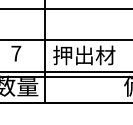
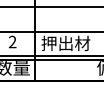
text: (16, 52) -> (12, 41), 7 -> 2

